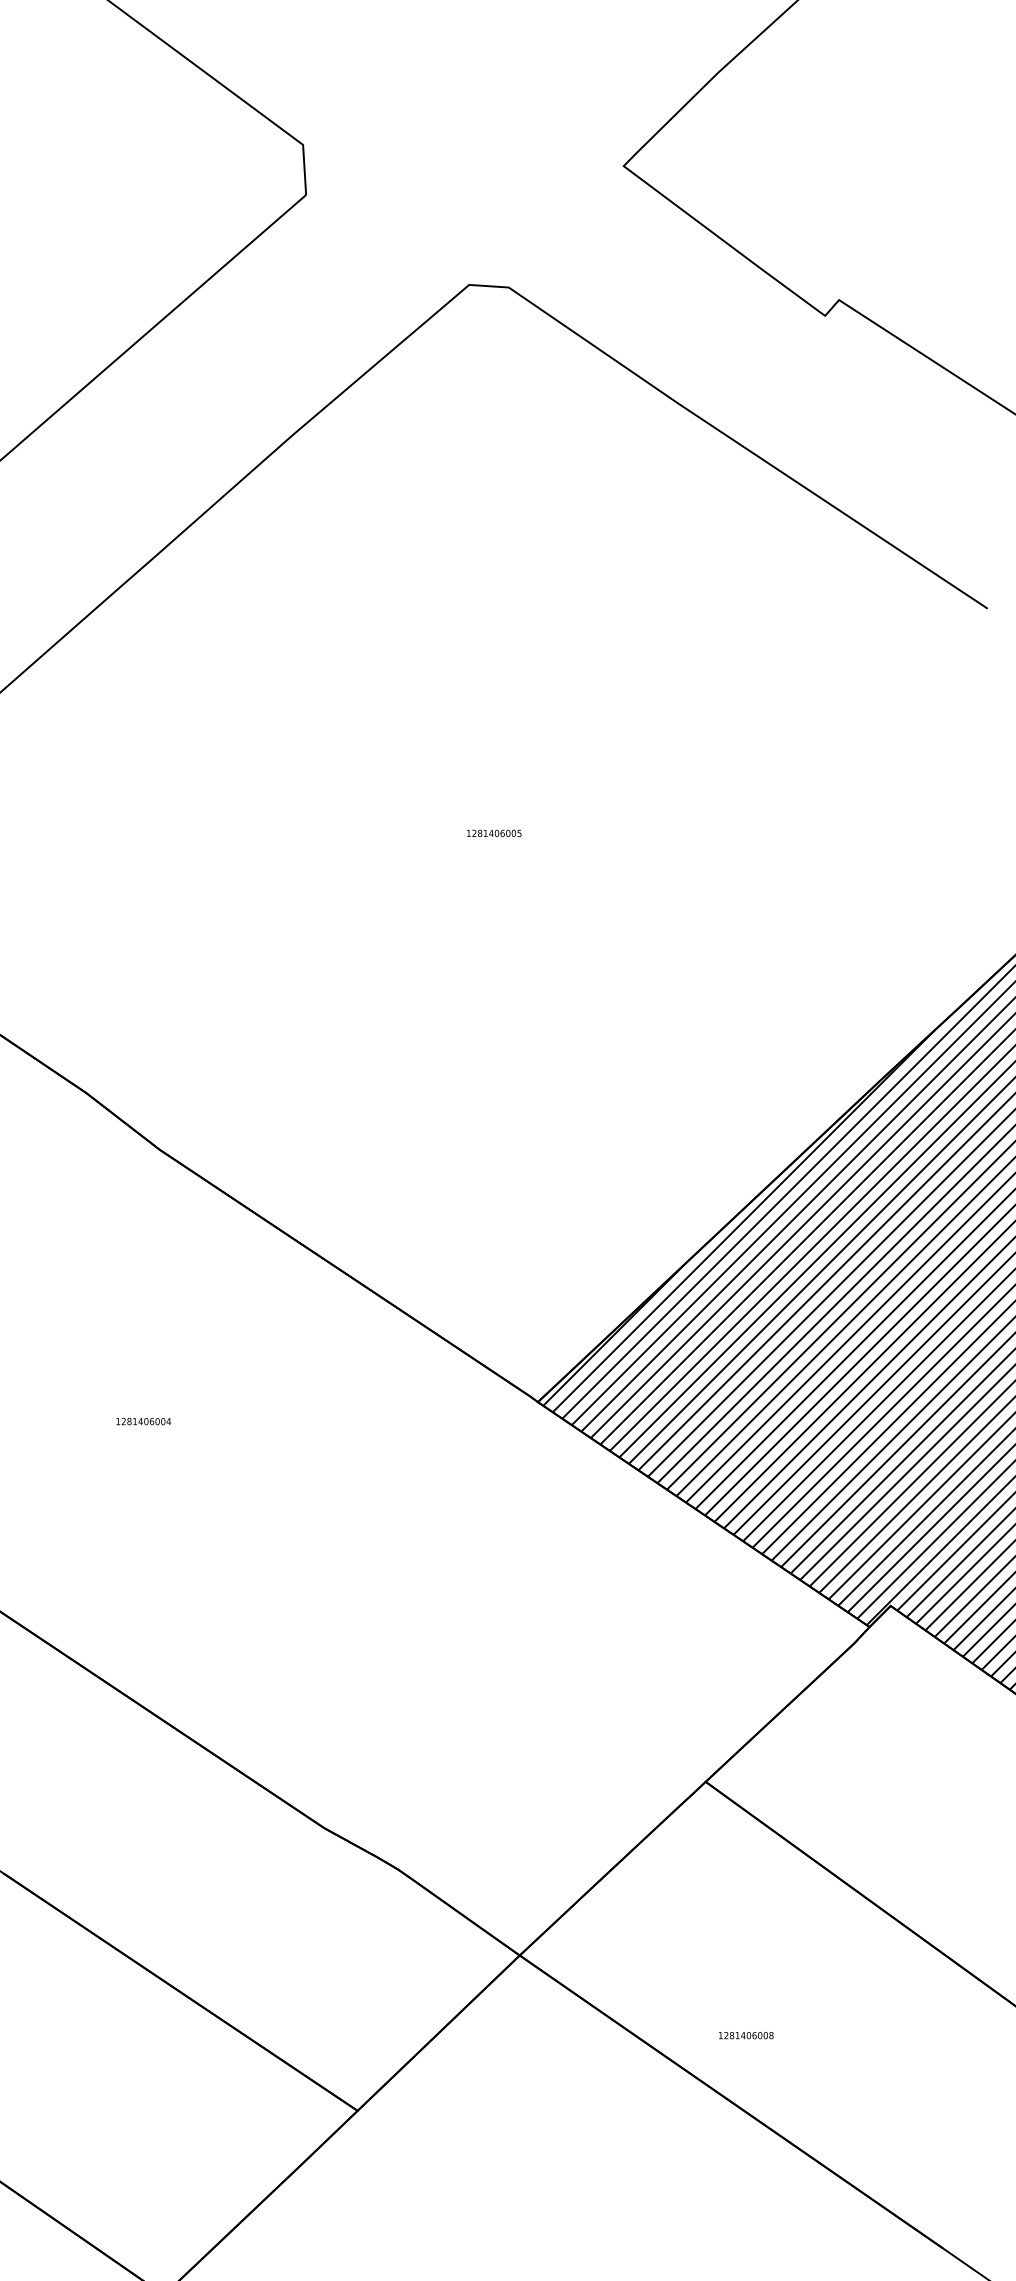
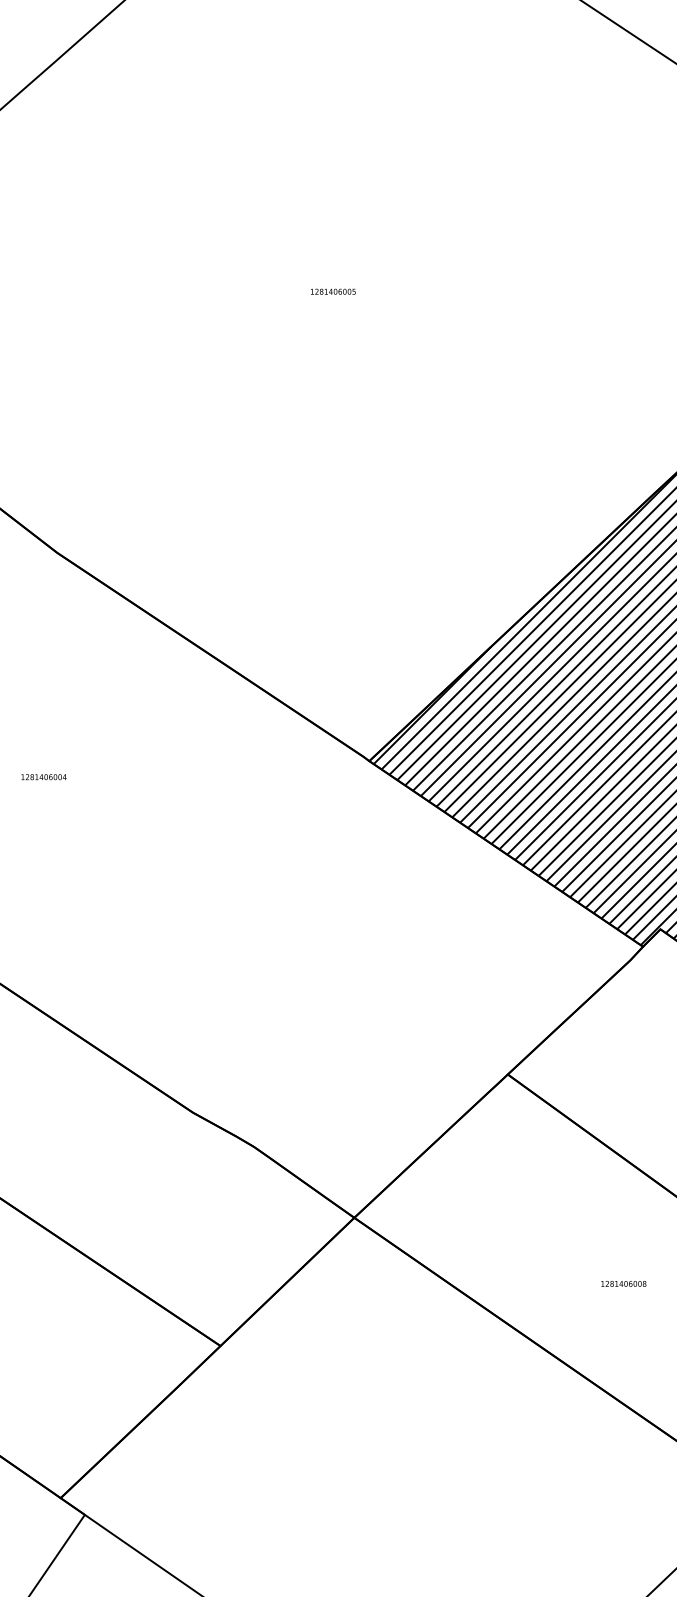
text: (746, 2035) -> (624, 1283), moved

